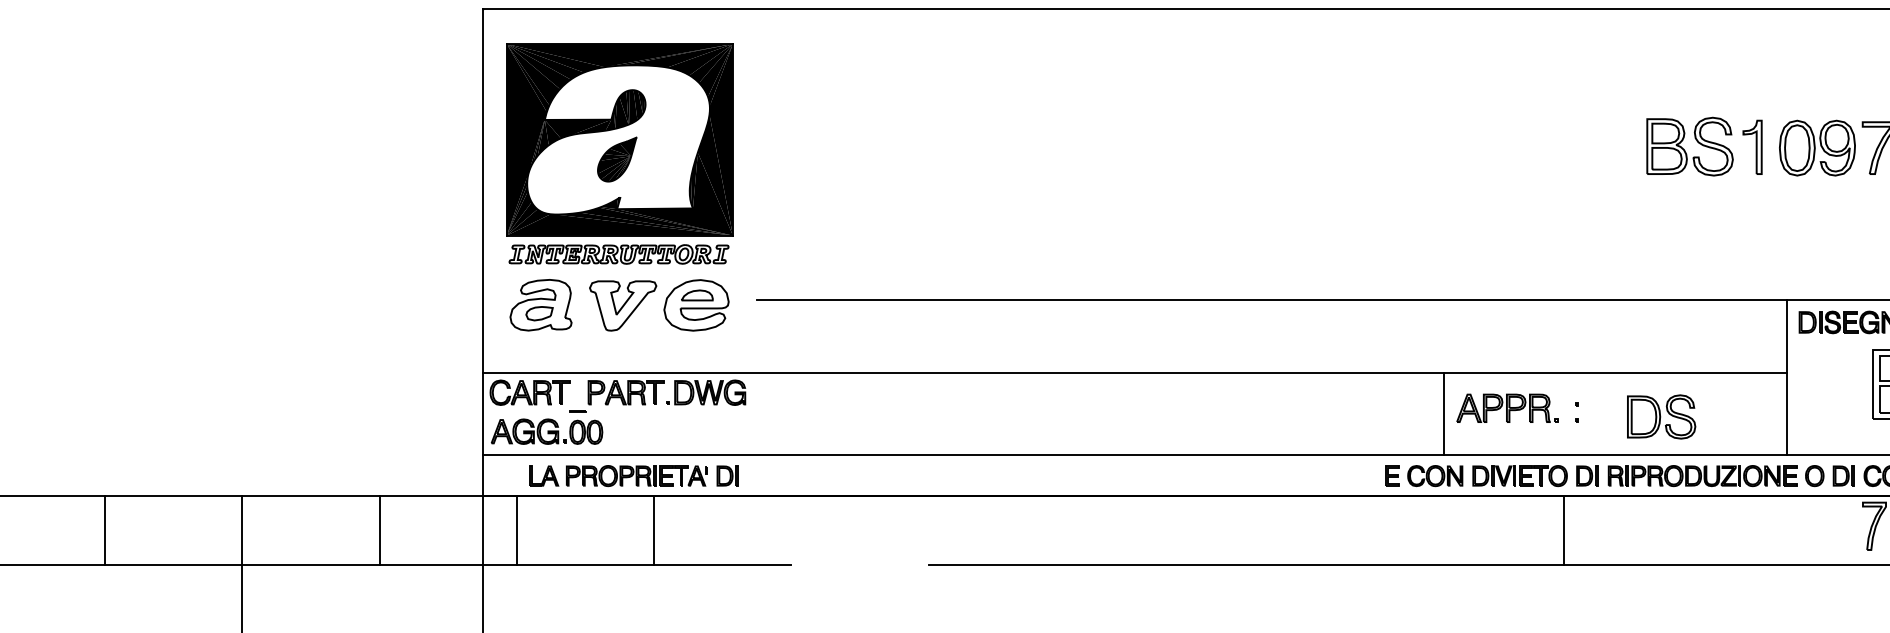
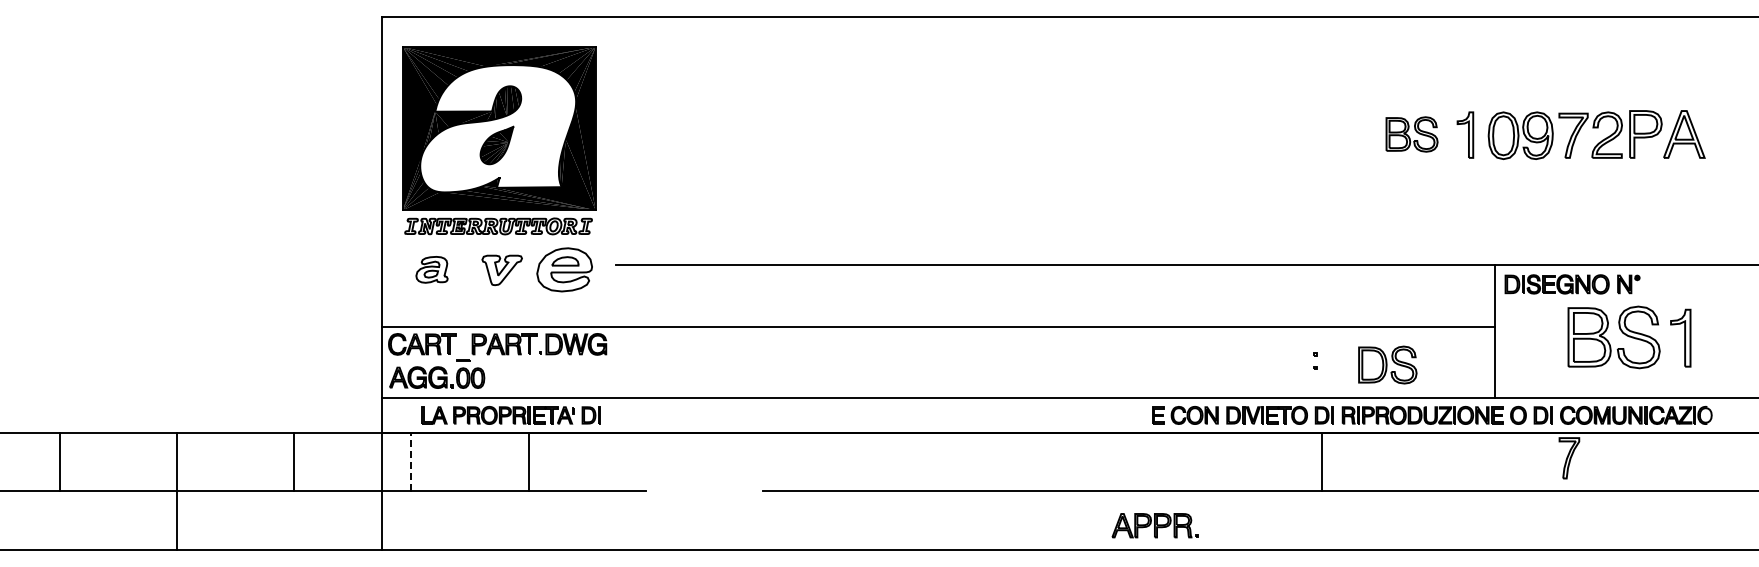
part: (1689, 146) -> (1411, 134), size x0.7
part: (540, 304) -> (431, 269), size x0.6
part: (623, 306) -> (502, 270), size x0.7
part: (1506, 408) -> (1154, 525), moved
line: (1443, 413) -> (1201, 362), removed
line: (516, 530) -> (411, 461), solid -> dashed
line: (1563, 530) -> (1322, 461), moved

